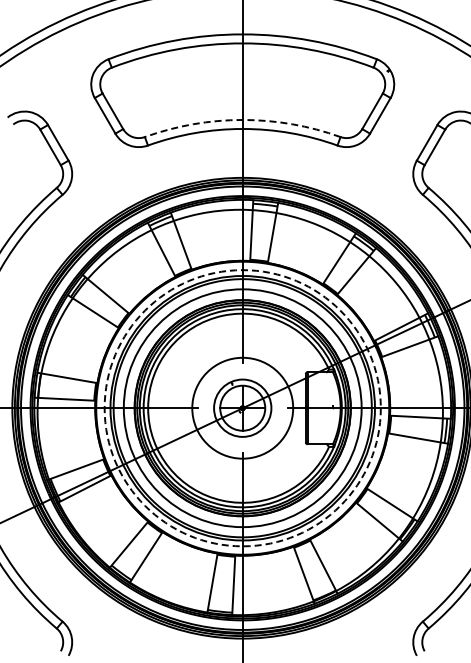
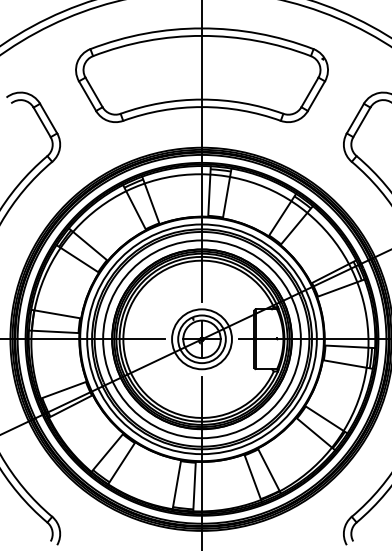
arc: (242, 119) -> (201, 99), dashed -> solid
circle: (242, 408) -> (201, 339), dashed -> solid
circle: (242, 408) -> (201, 339), size x0.71

